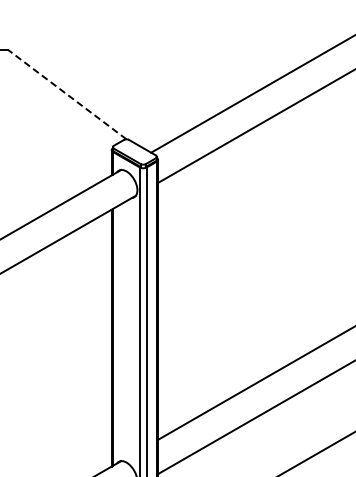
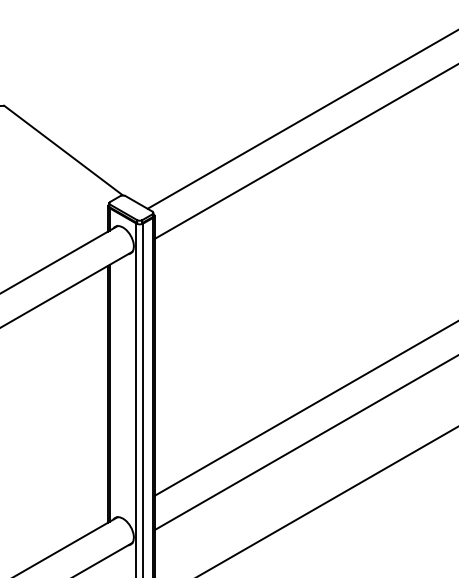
line: (67, 94) -> (63, 150), dashed -> solid

